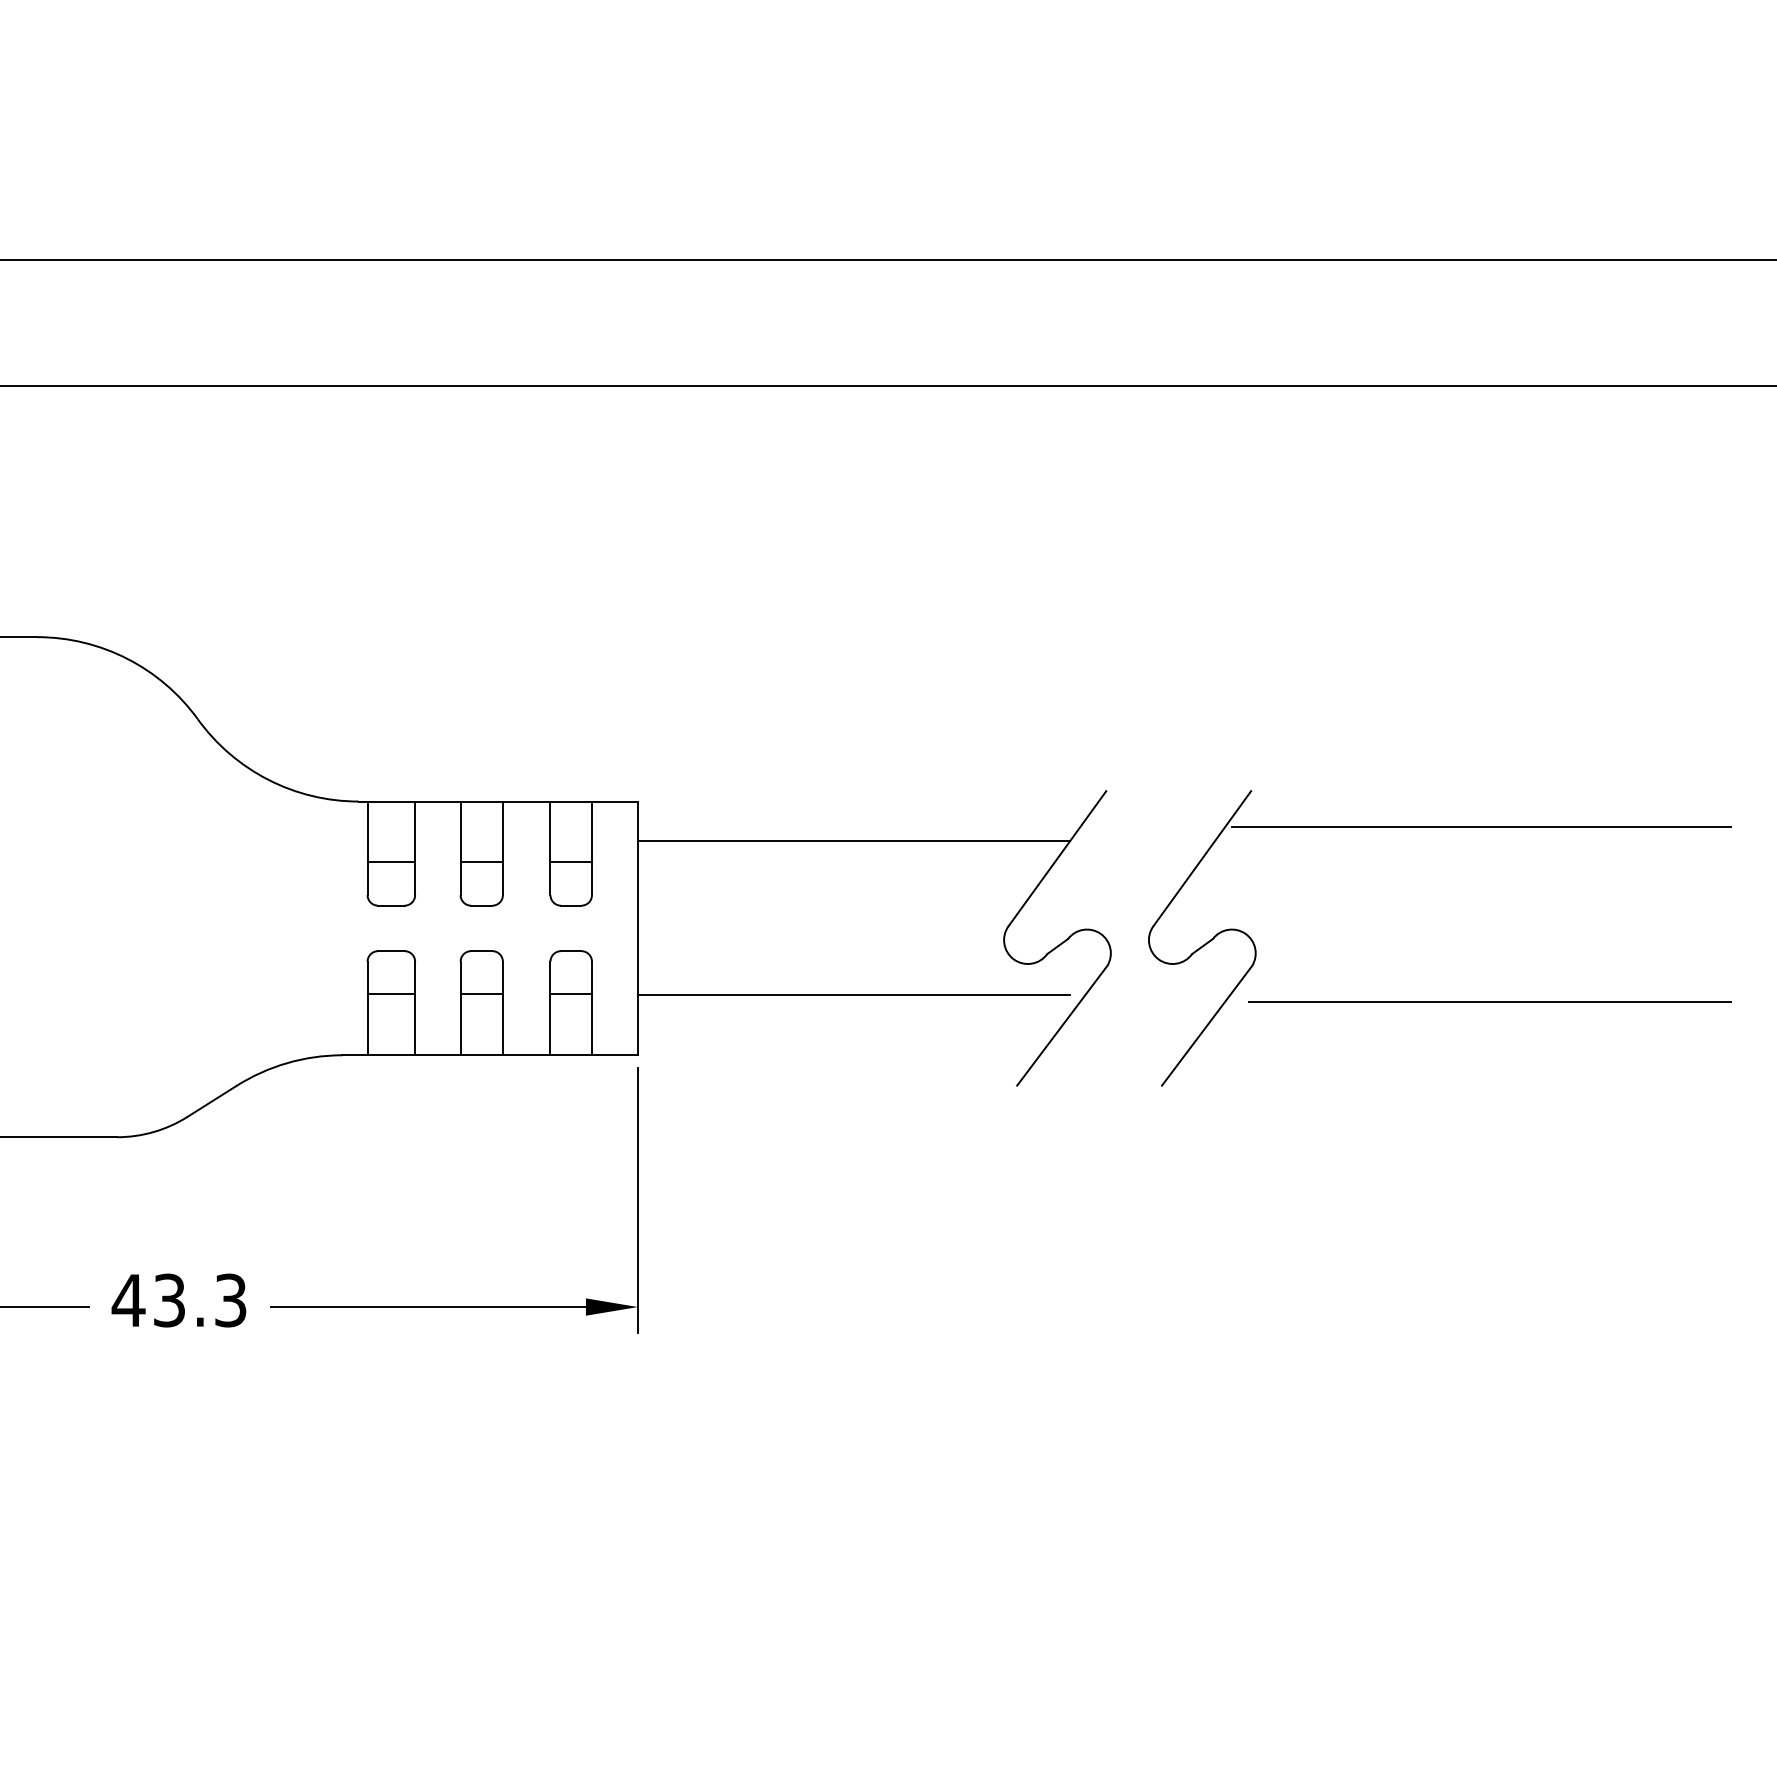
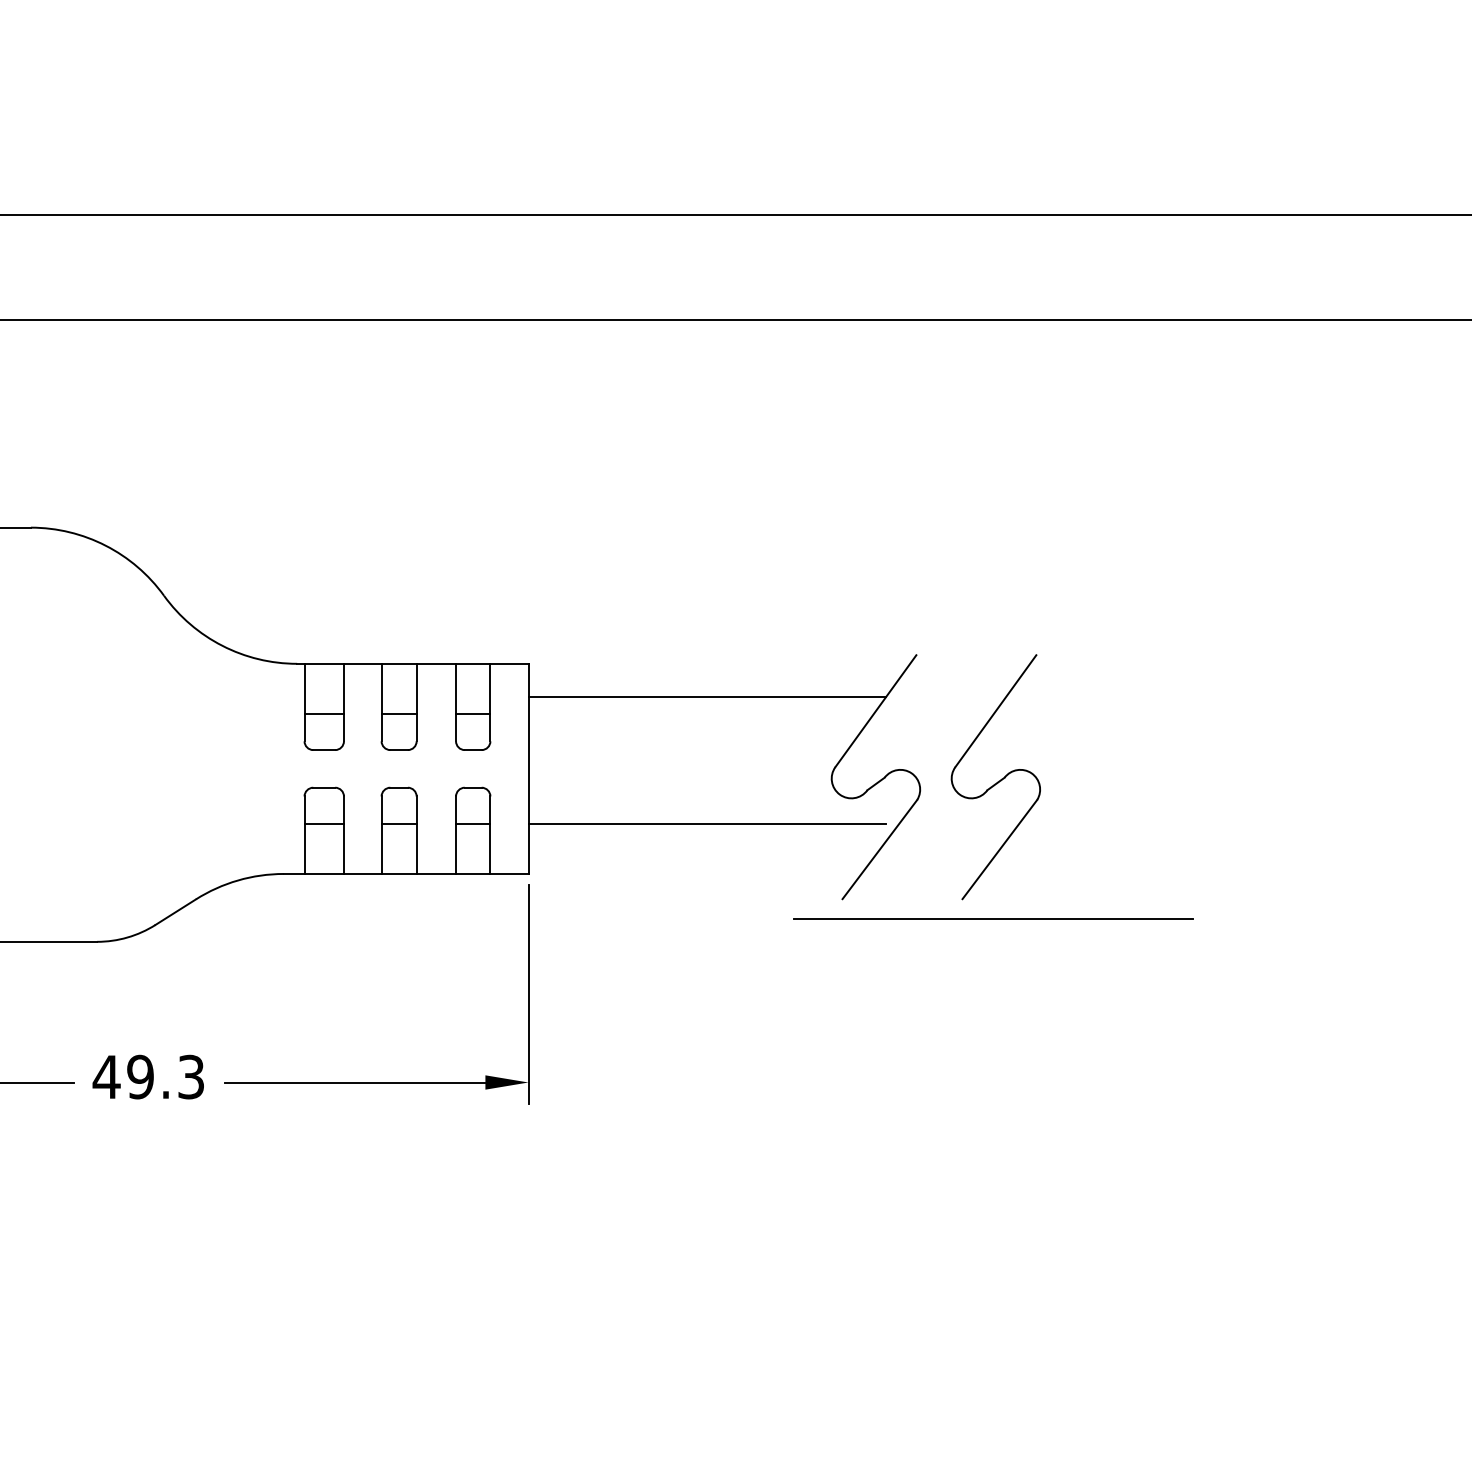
line: (1481, 827) -> (1227, 685), removed
line: (1490, 1001) -> (993, 918), moved
text: (169, 1299) -> (140, 1076), 43.3 -> 49.3

